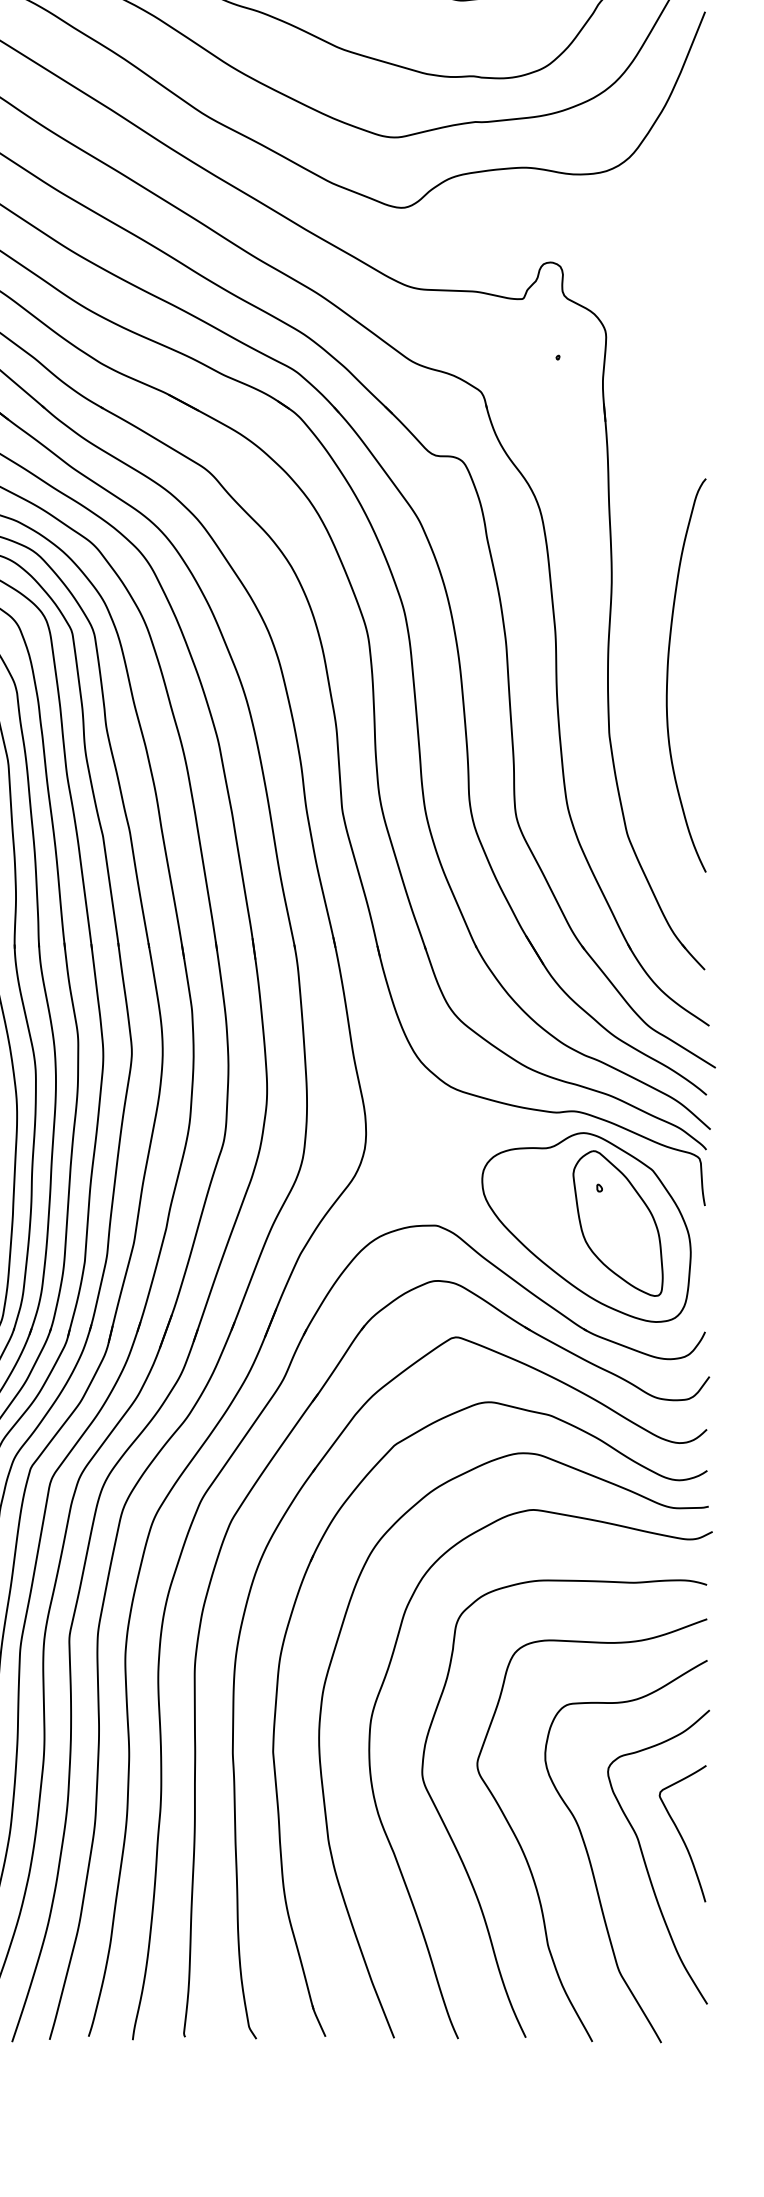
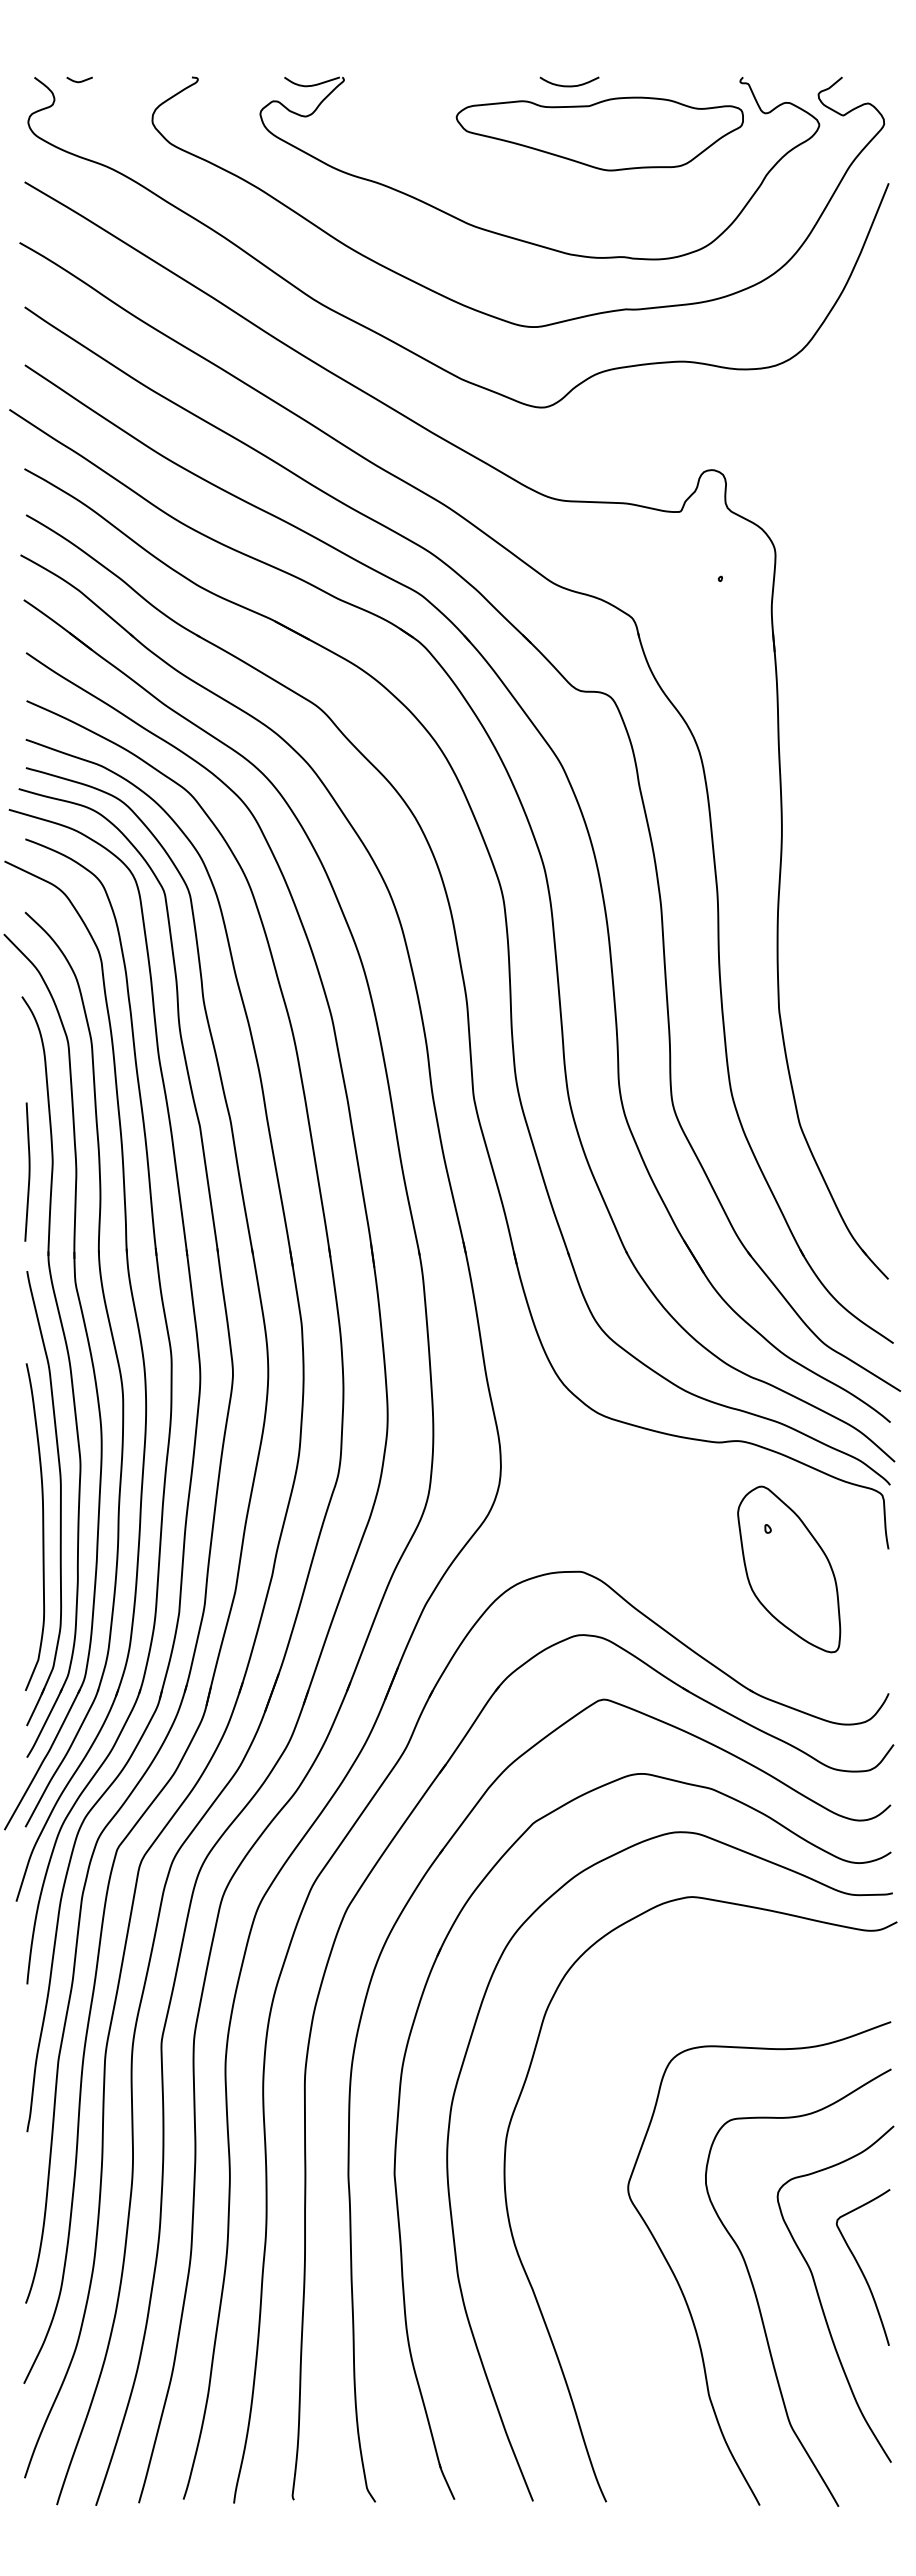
curve: (668, 675) -> (846, 942), removed
part: (586, 1227) -> (753, 1573), removed
curve: (461, 1858) -> (610, 2295), removed

